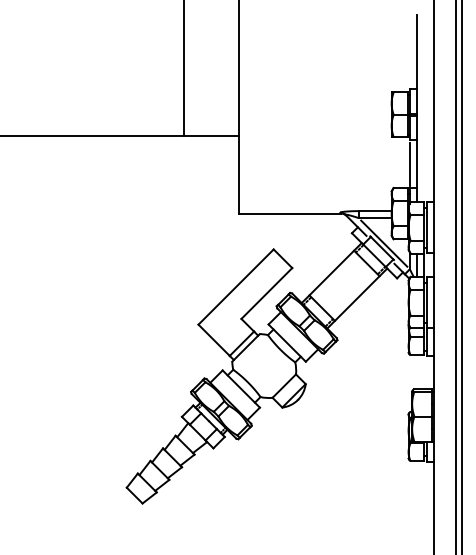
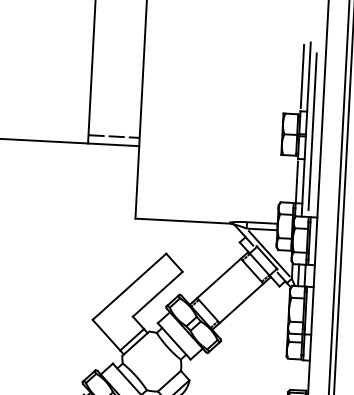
line: (409, 51) -> (302, 76), added
line: (423, 110) -> (312, 131), added
line: (210, 126) -> (113, 136), added

